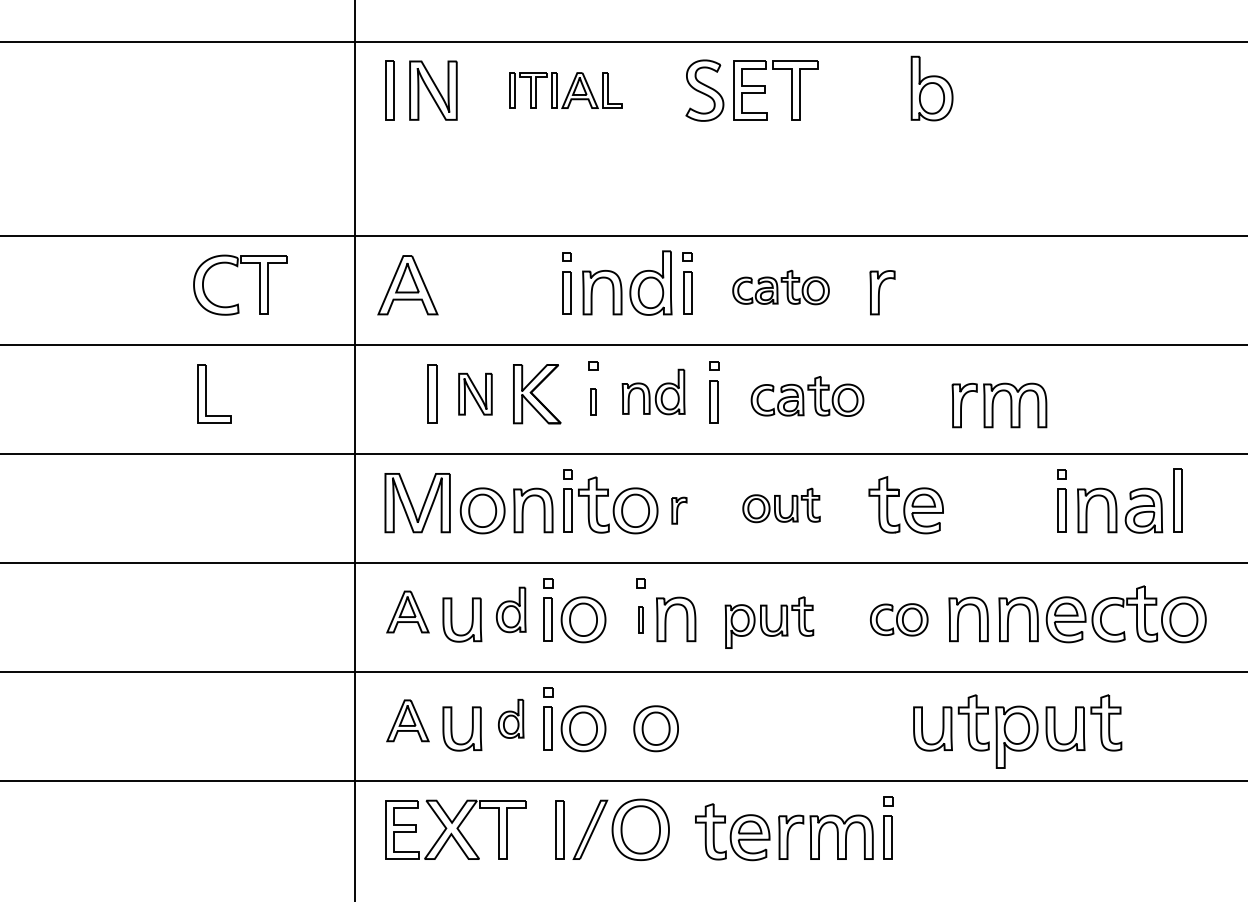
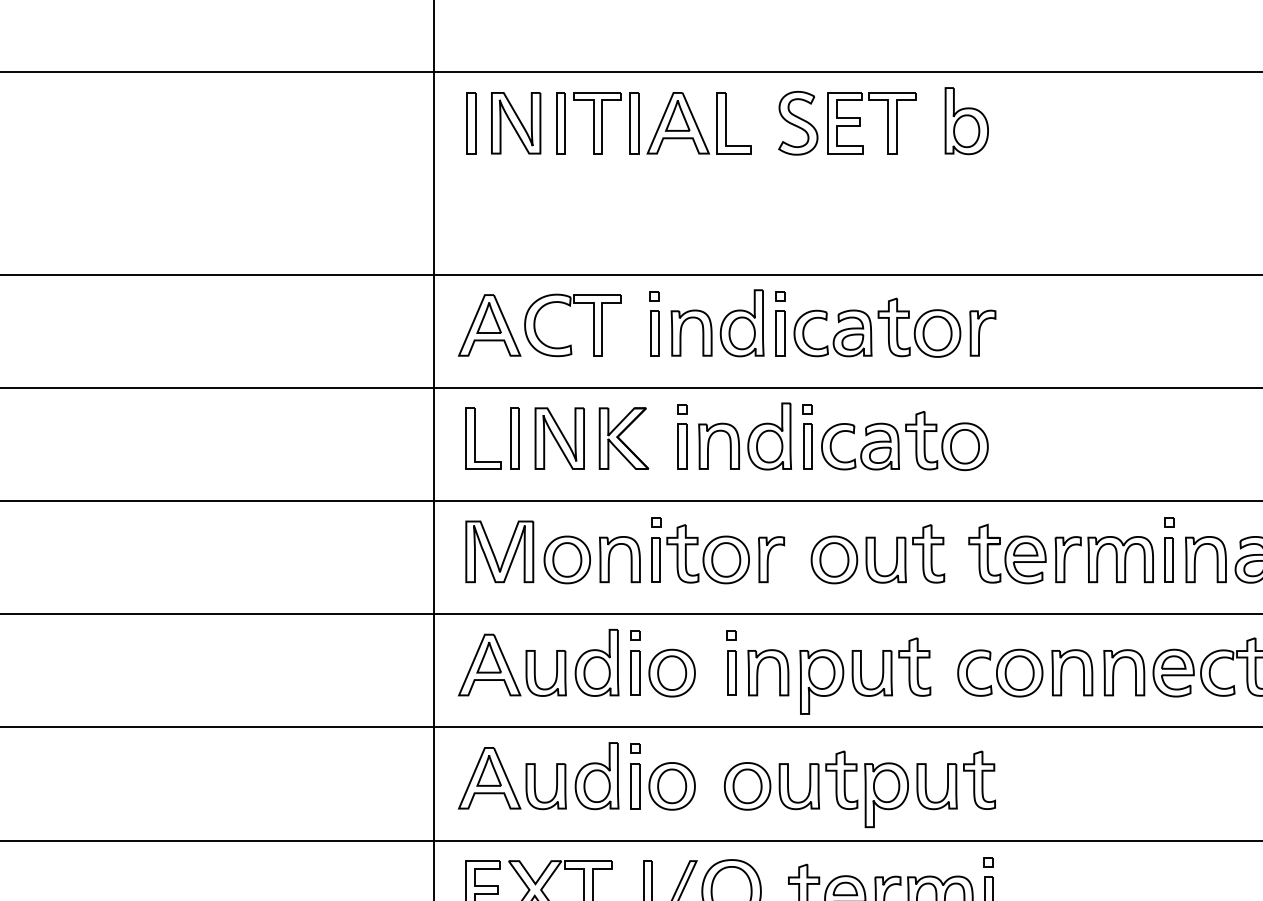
part: (931, 88) -> (966, 121), moved
part: (565, 90) -> (653, 123), size x1.67
part: (237, 267) -> (570, 307), moved
part: (780, 287) -> (876, 327), size x1.67
part: (653, 391) -> (744, 435), size x1.43
part: (206, 393) -> (475, 437), moved
part: (475, 394) -> (559, 439), size x1.43
part: (807, 396) -> (904, 441), size x1.43
part: (592, 401) -> (681, 446), size x1.67
part: (999, 405) -> (1104, 559), moved
part: (781, 505) -> (877, 554), size x1.67
part: (679, 510) -> (771, 559), size x1.67
part: (510, 609) -> (596, 662), size x1.43
part: (407, 611) -> (489, 664), size x1.43
part: (640, 619) -> (731, 672), size x1.67
part: (898, 619) -> (999, 672), size x1.43
part: (769, 622) -> (865, 675), size x1.43
part: (510, 718) -> (596, 775), size x1.67
part: (407, 720) -> (489, 777), size x1.43
part: (1017, 731) -> (887, 789), moved

